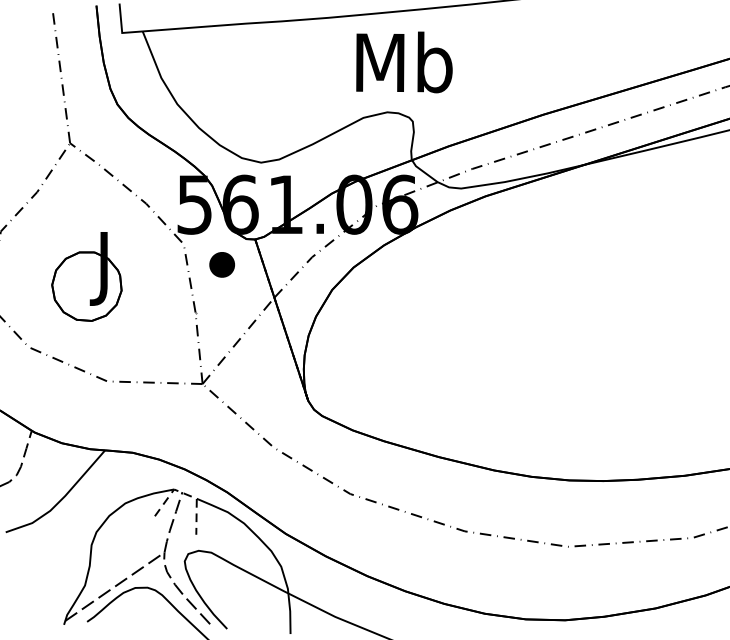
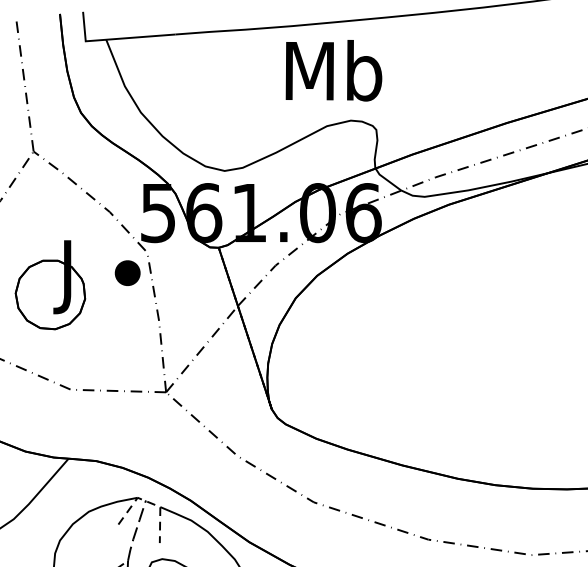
text: (404, 62) -> (334, 70), moved
part: (221, 264) -> (127, 272), moved

